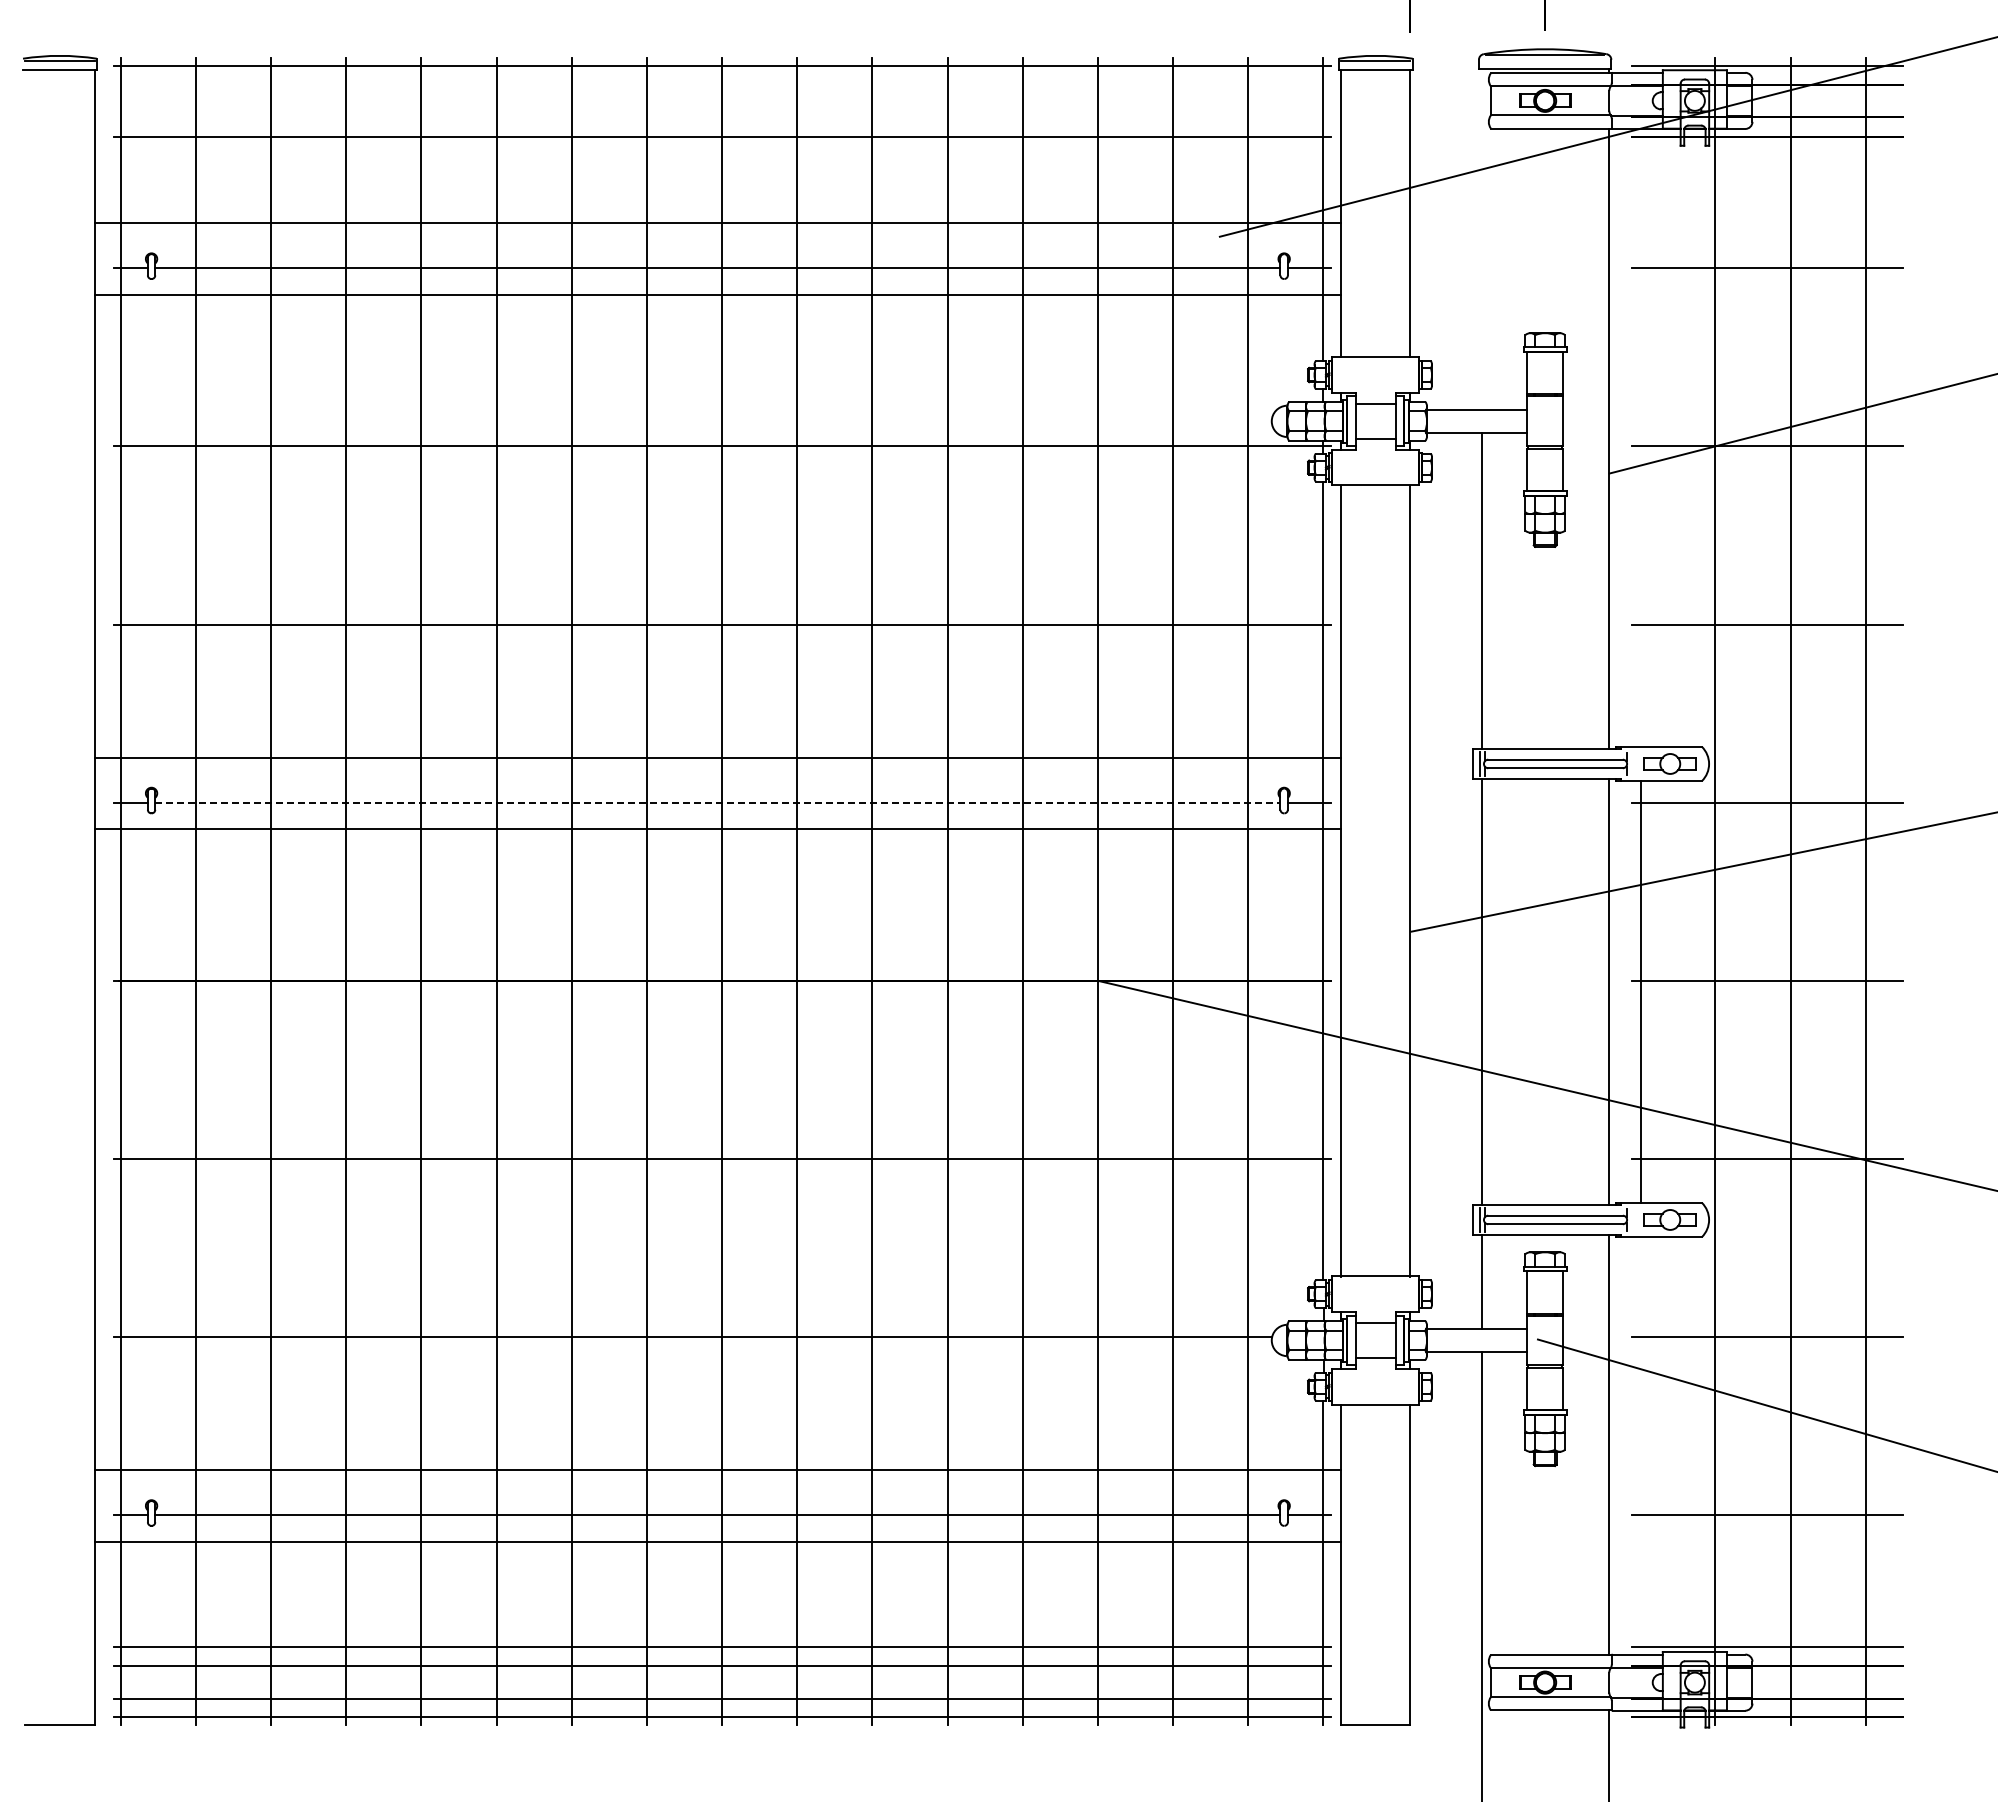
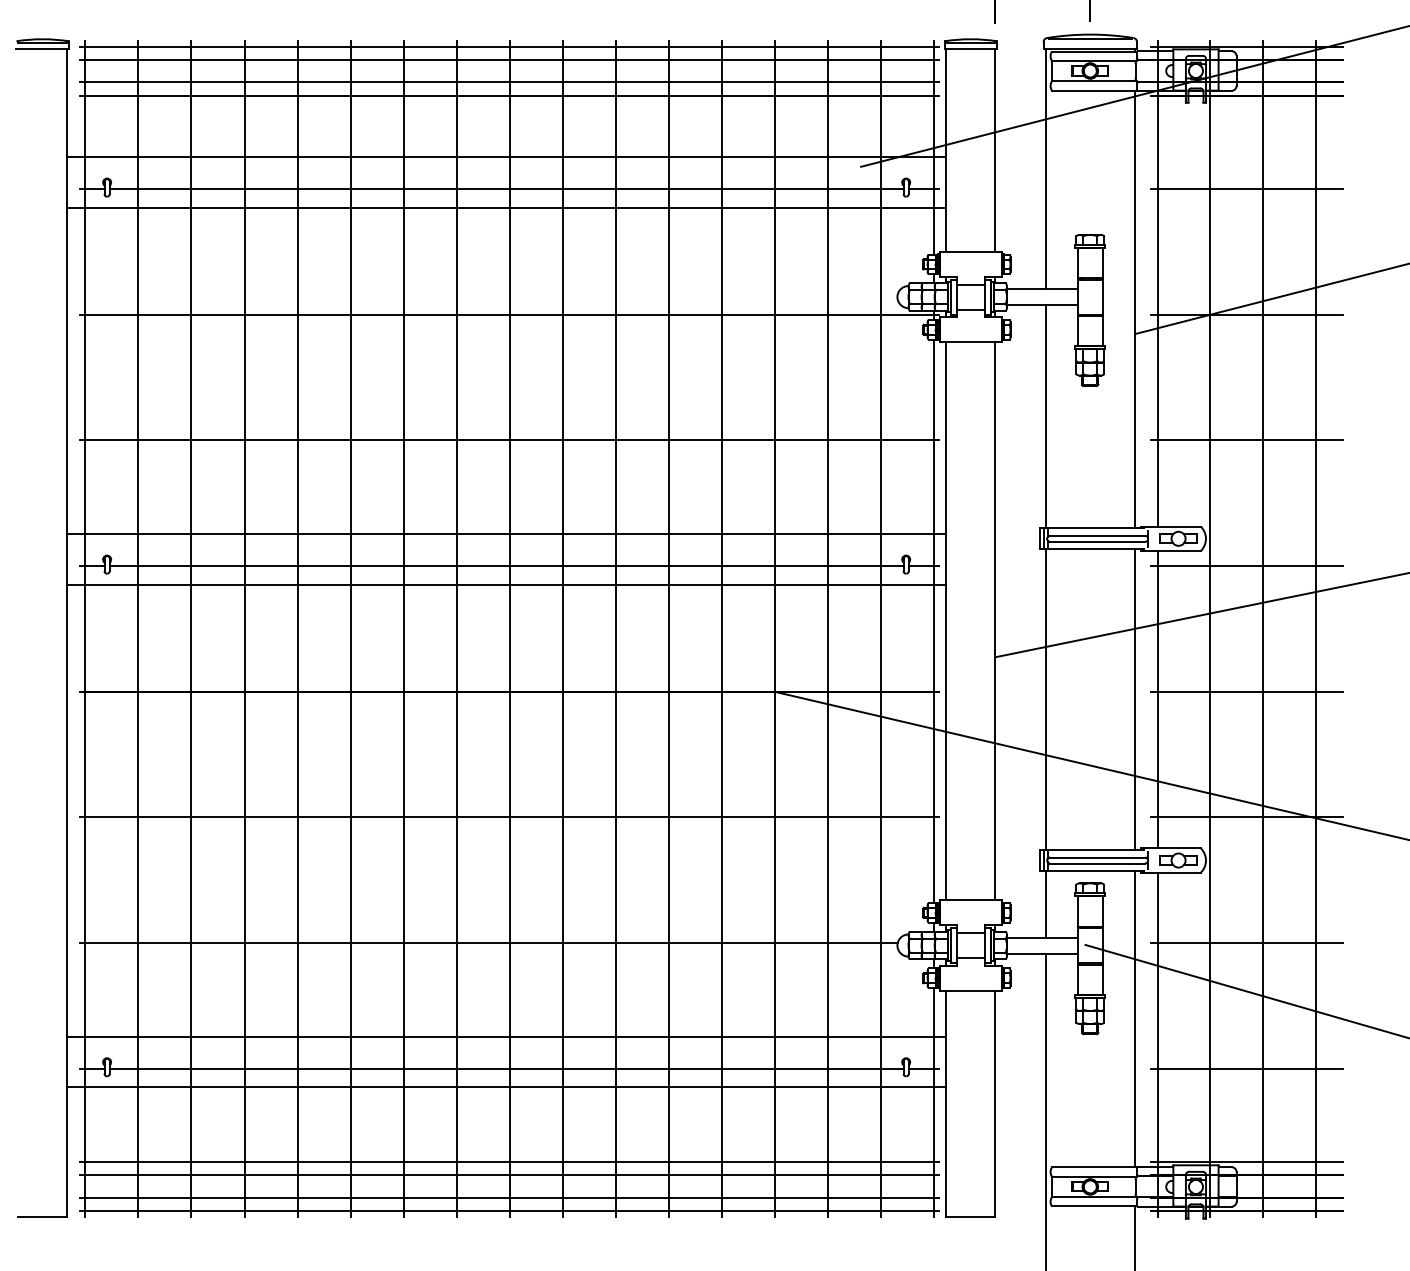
line: (721, 84) -> (509, 59), added
line: (721, 117) -> (509, 82), added
line: (1481, 239) -> (1045, 168), added
line: (1640, 402) -> (1157, 283), added
line: (717, 802) -> (506, 566), dashed -> solid
line: (1640, 1481) -> (1157, 1045), added

